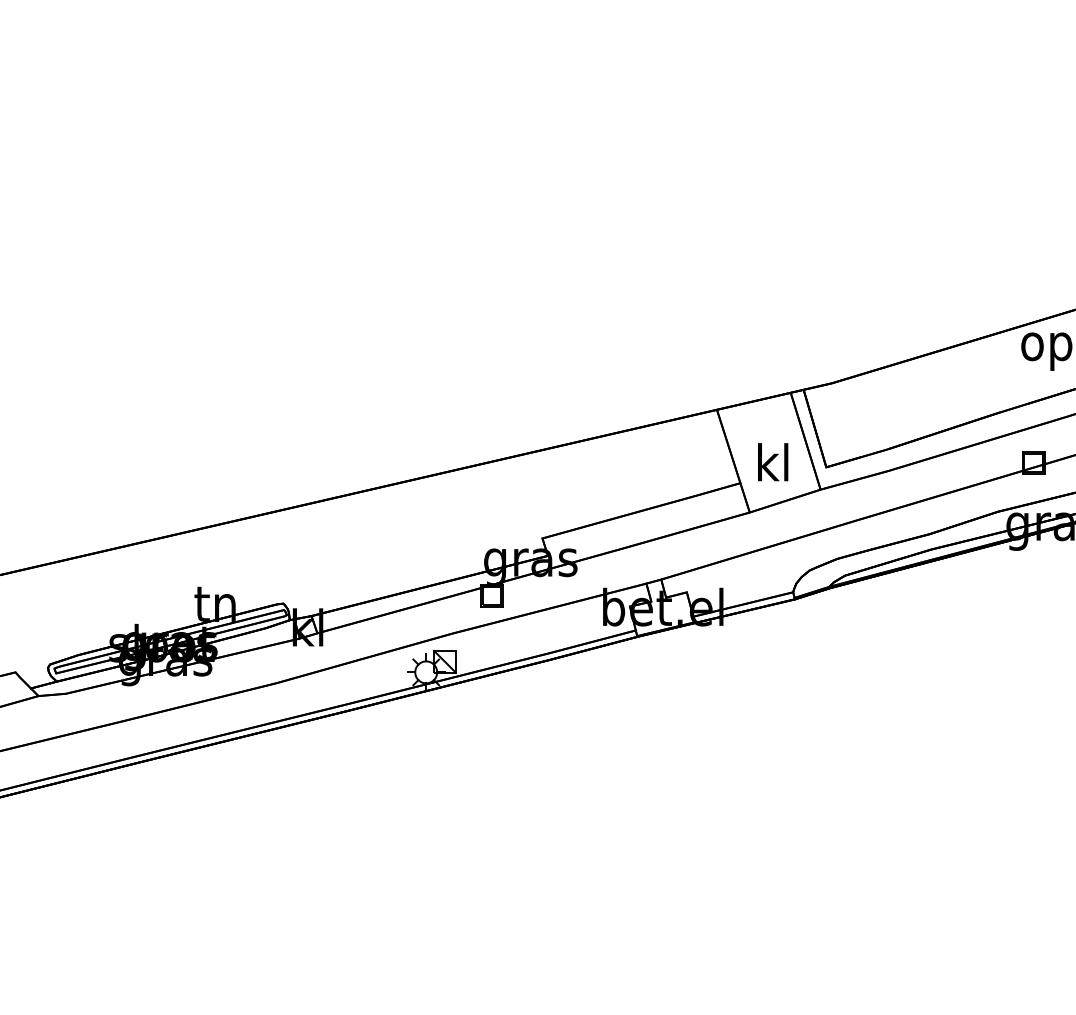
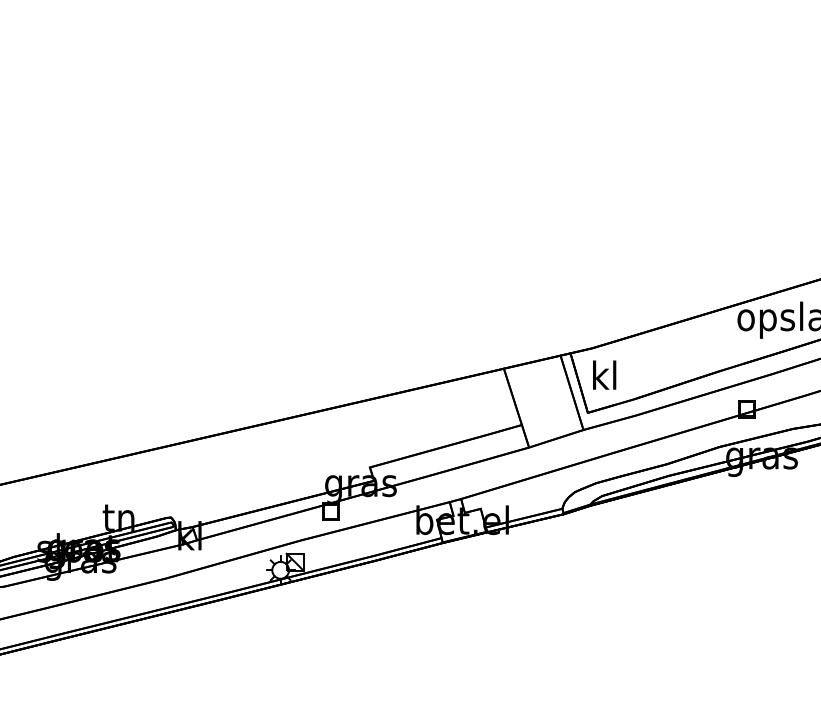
text: (773, 462) -> (604, 375), moved

